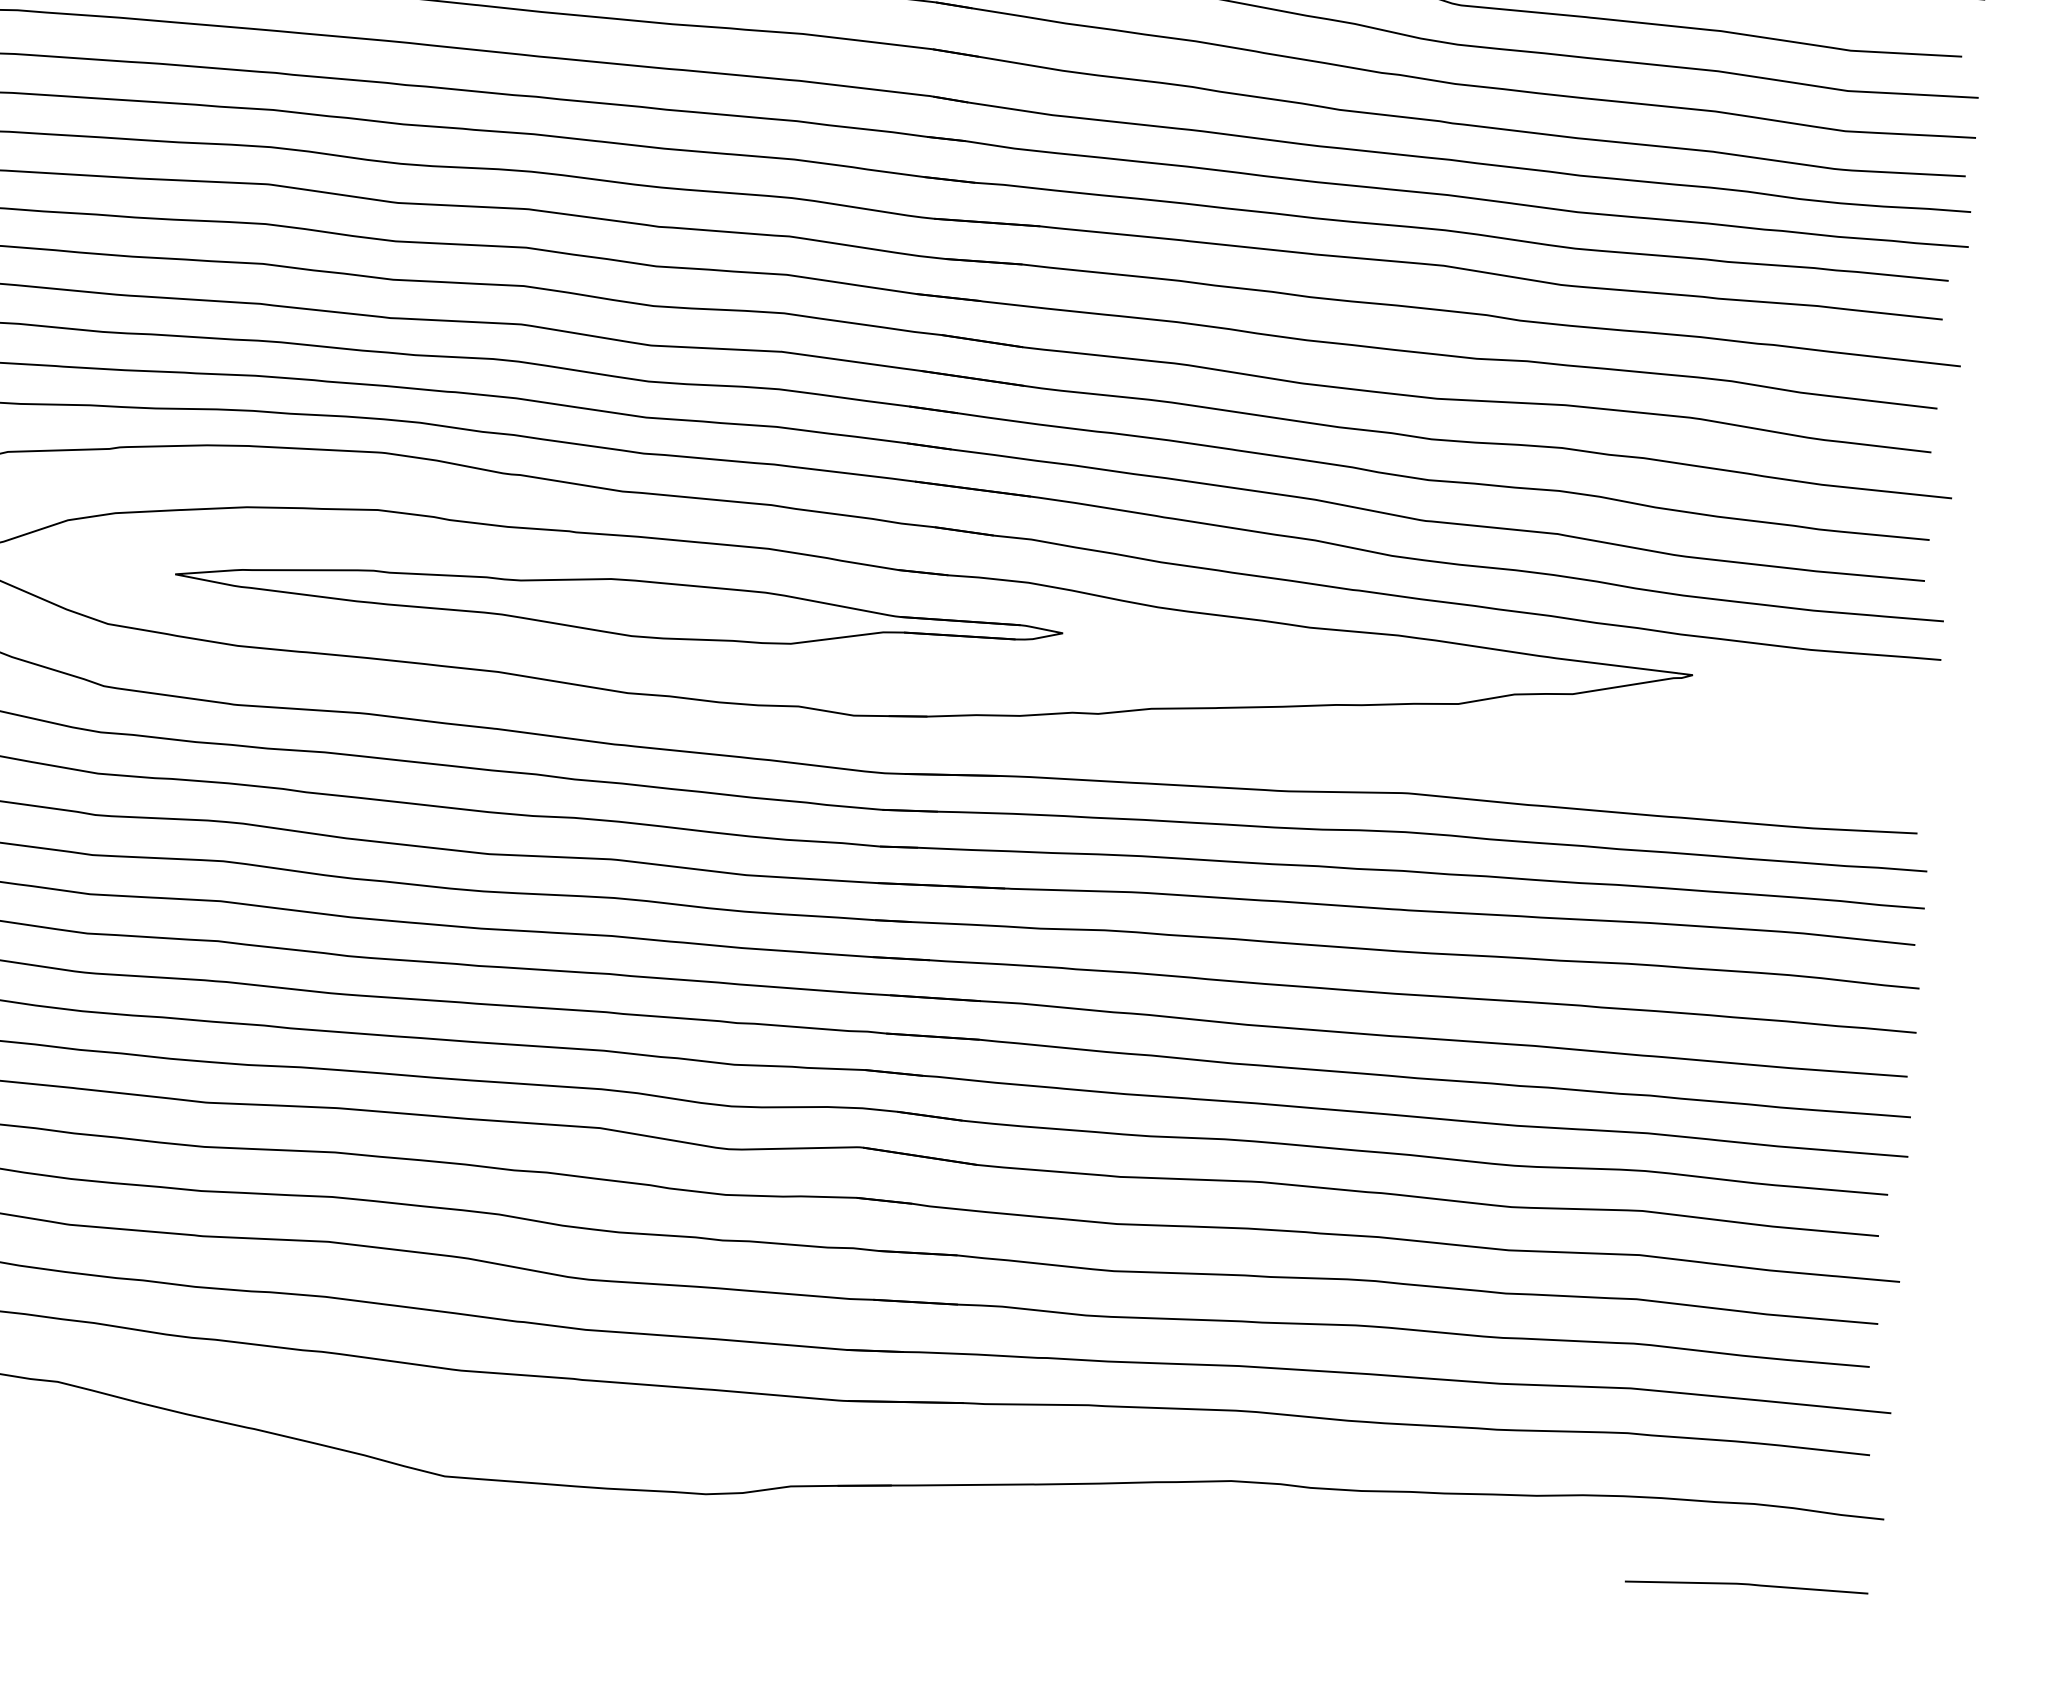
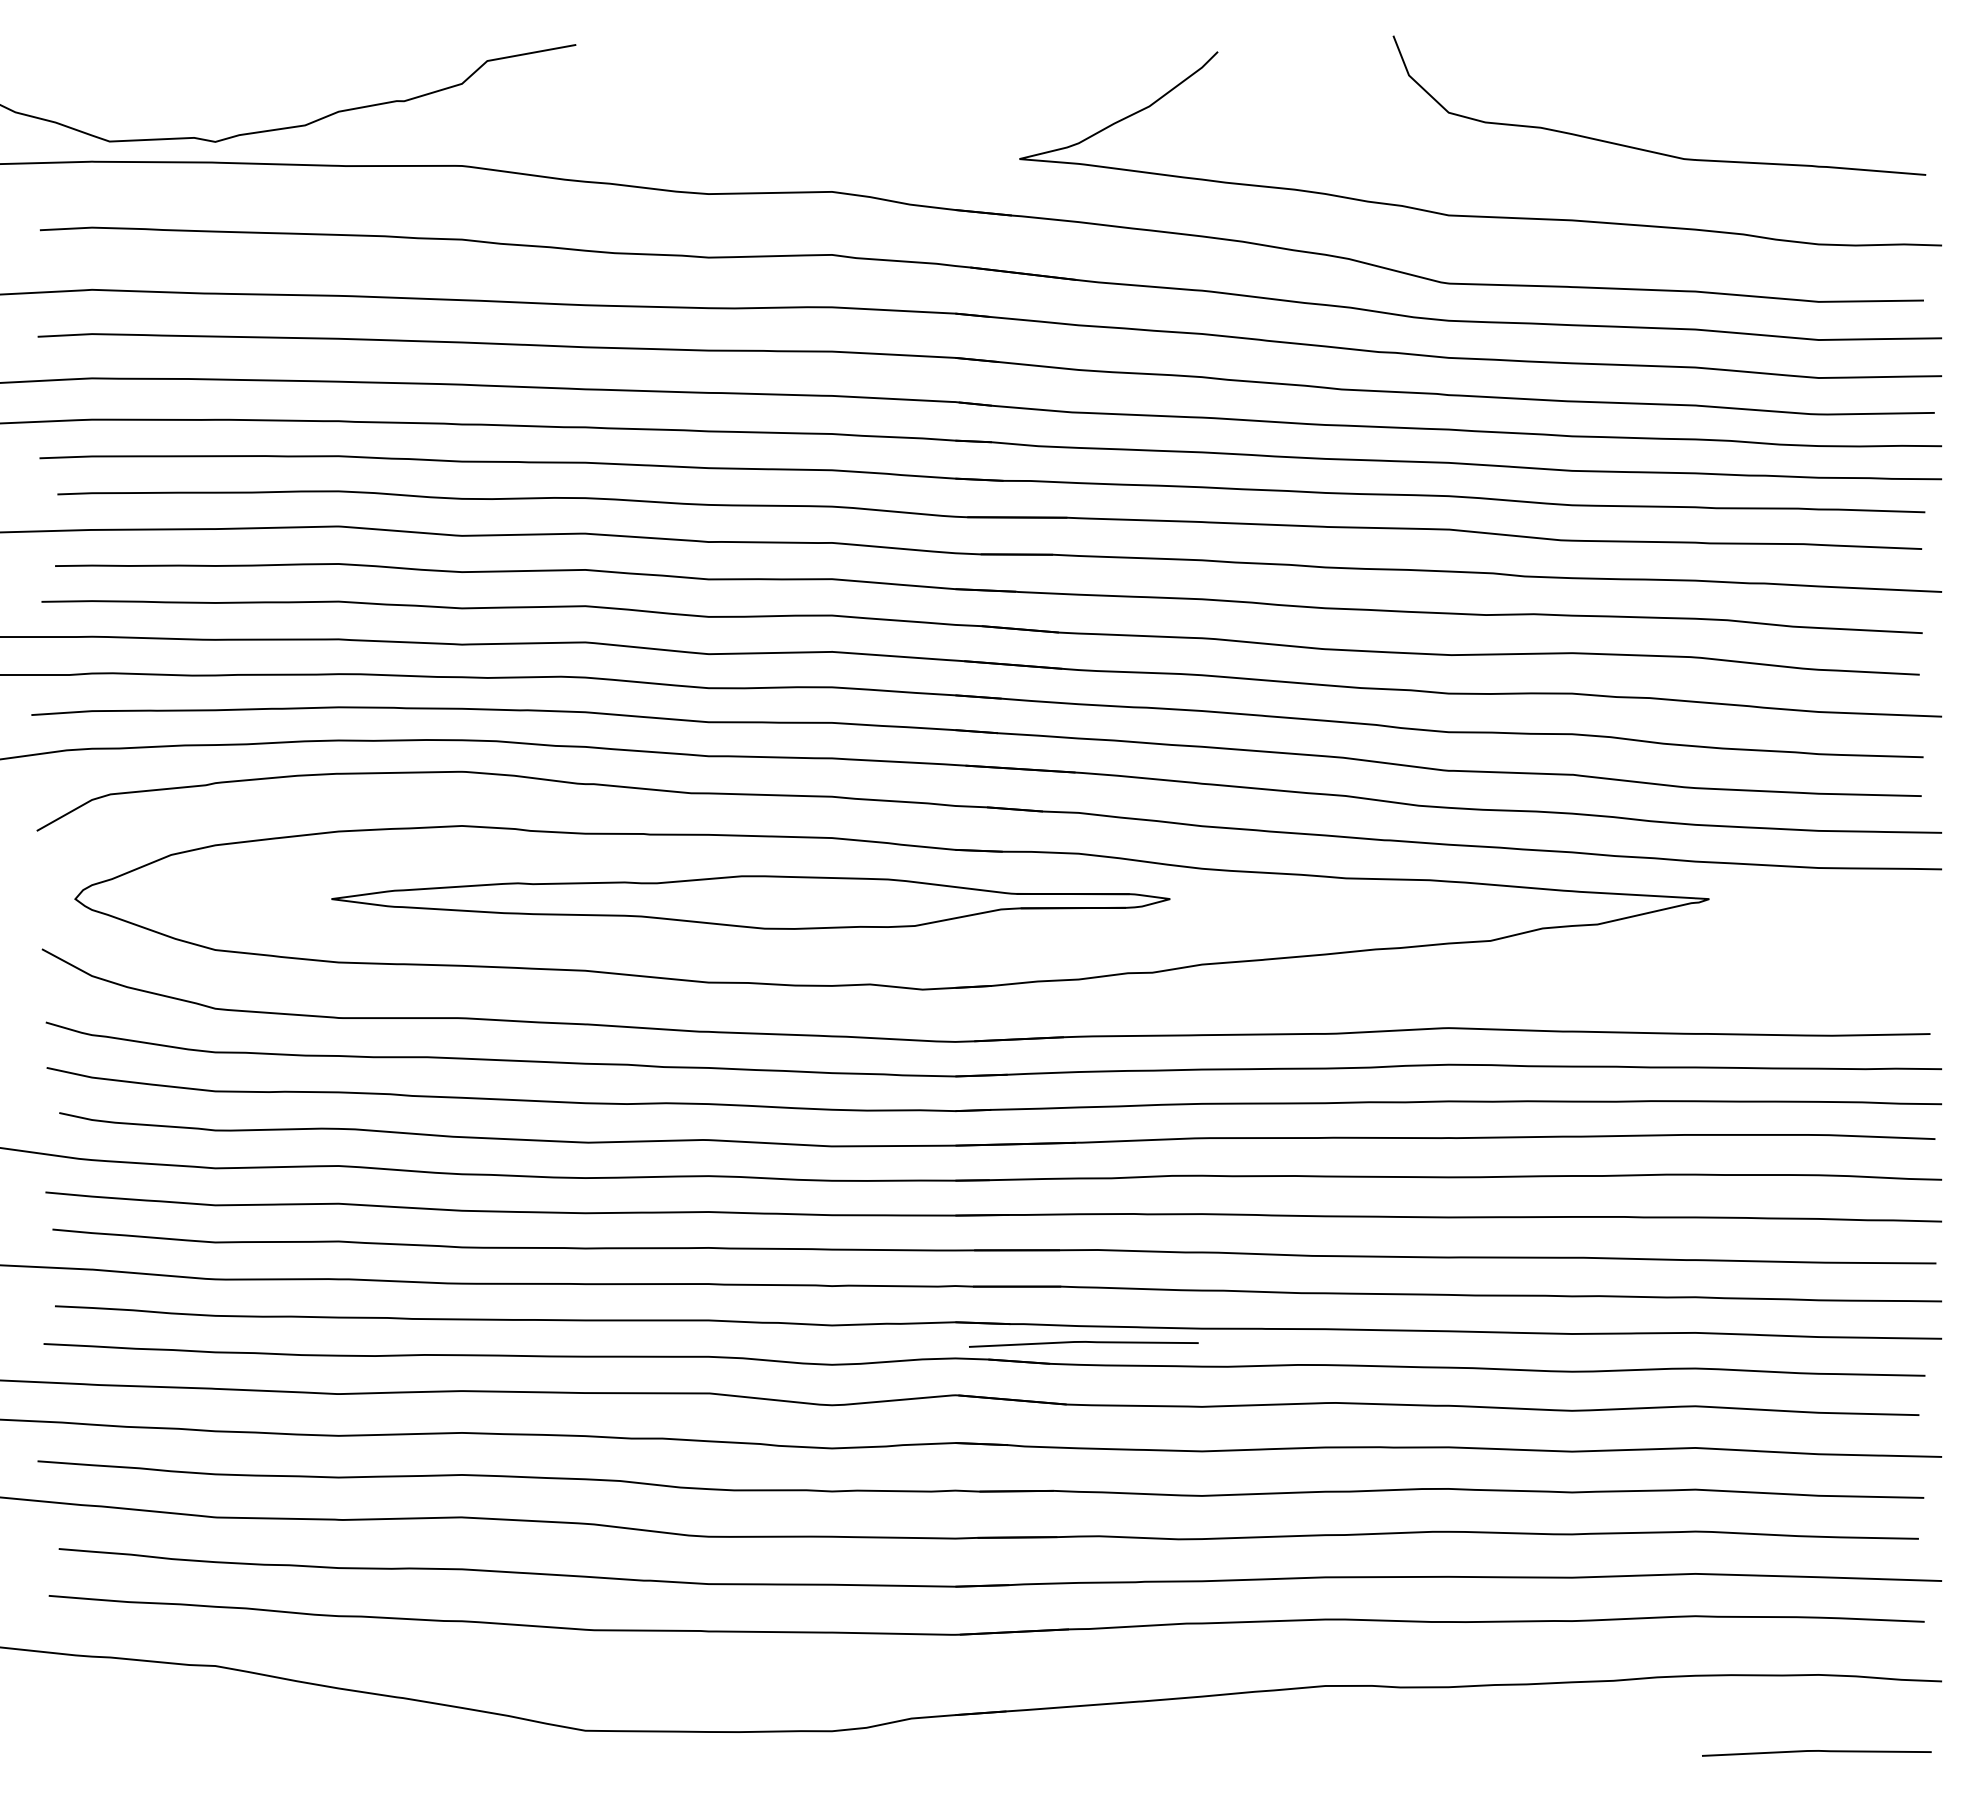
part: (618, 607) -> (750, 902), moved
line: (999, 1100) -> (1083, 1342), added

